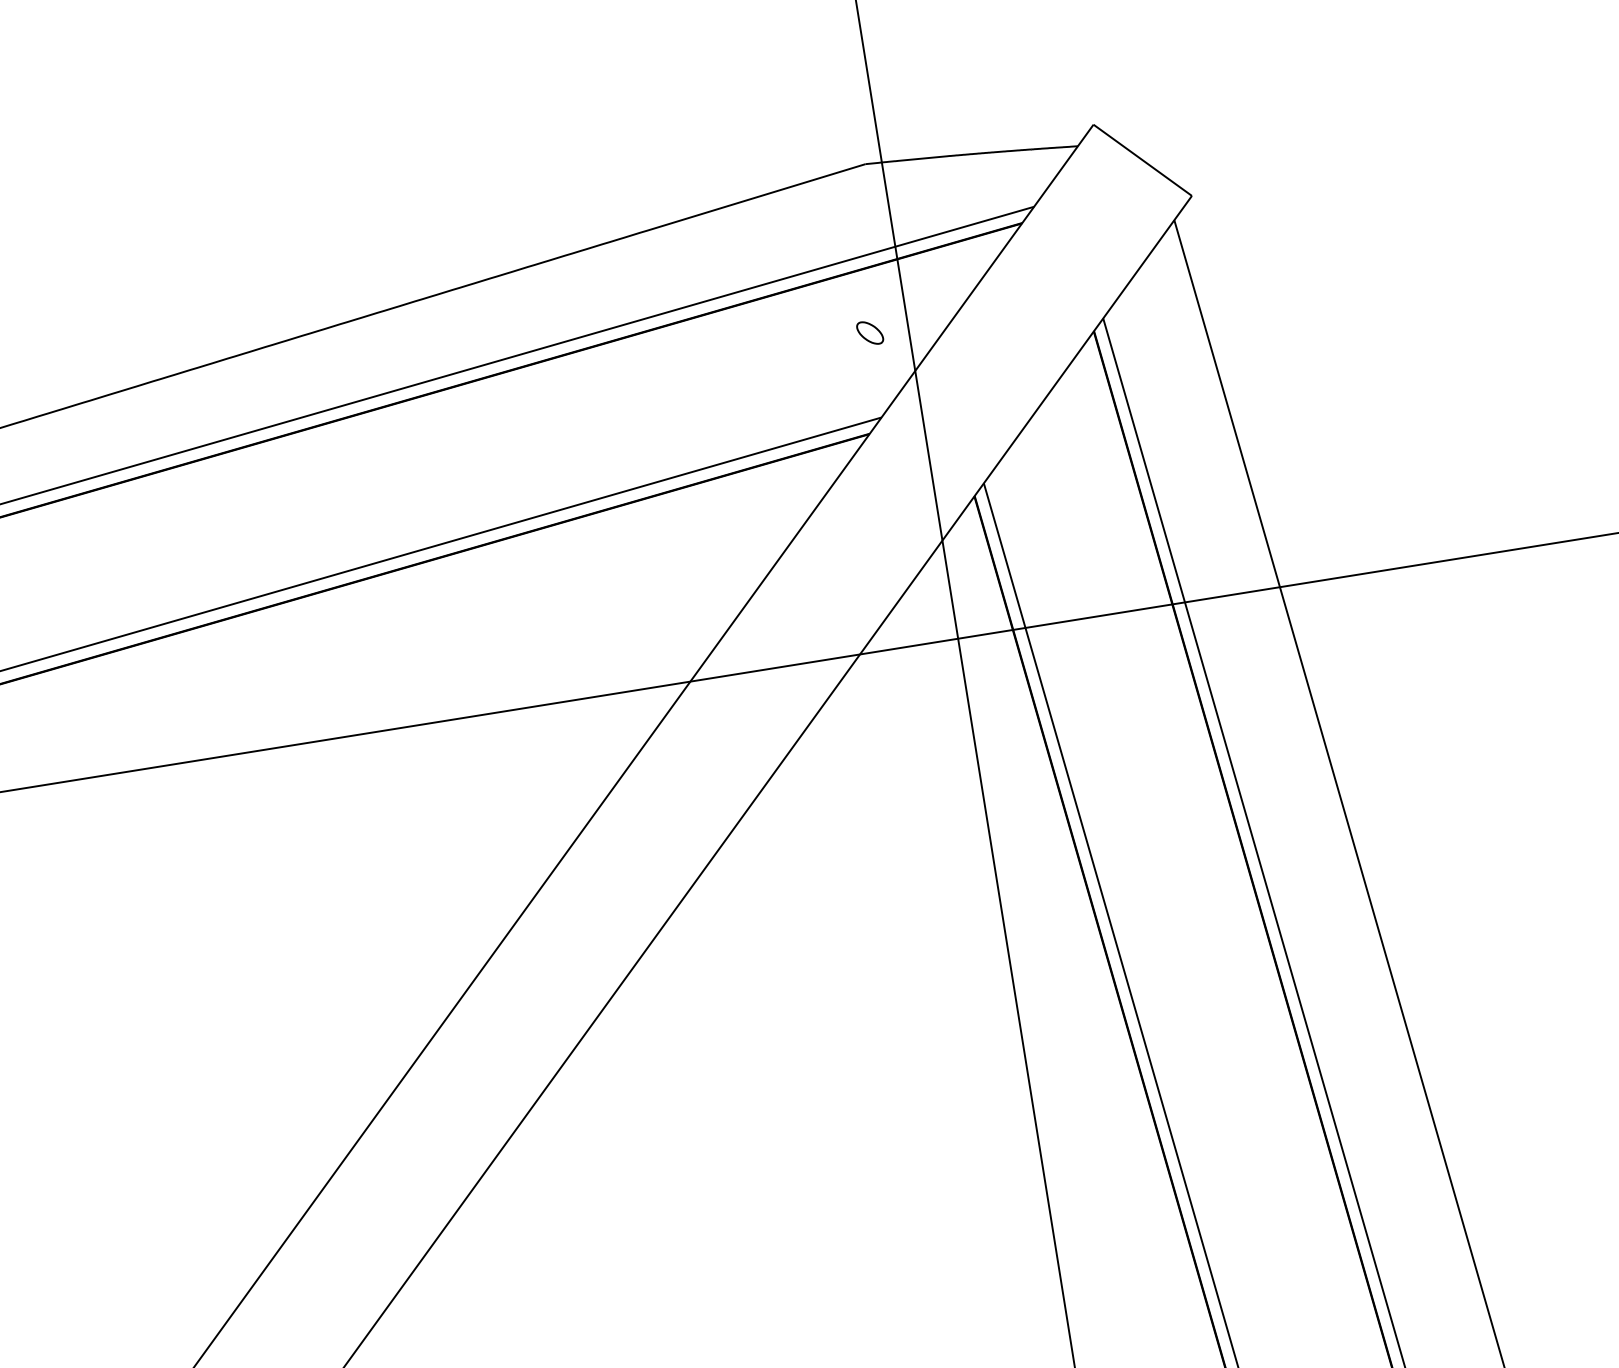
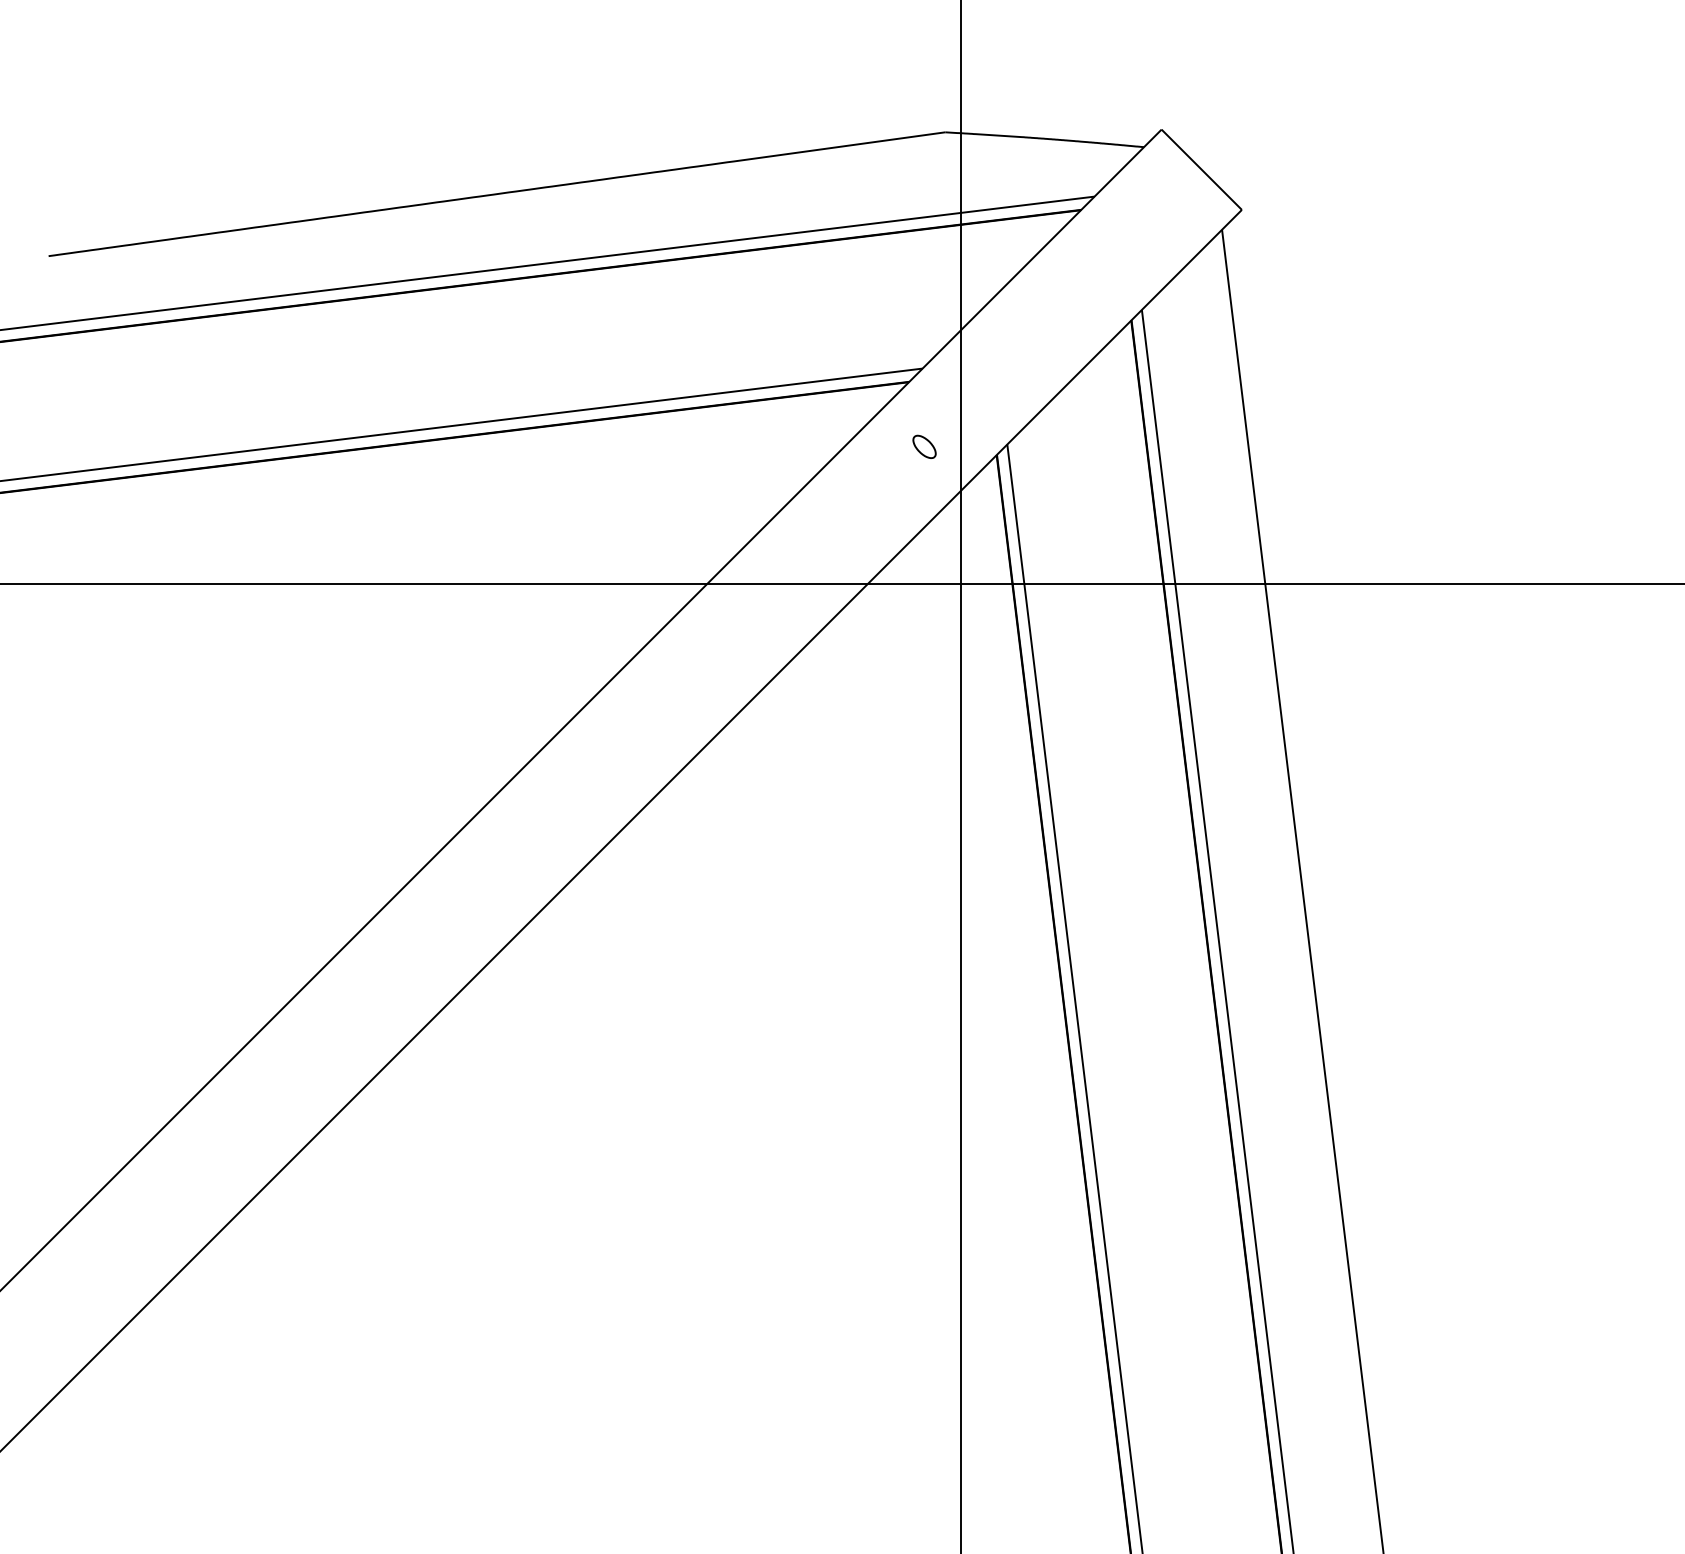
part: (870, 332) -> (924, 446), moved

